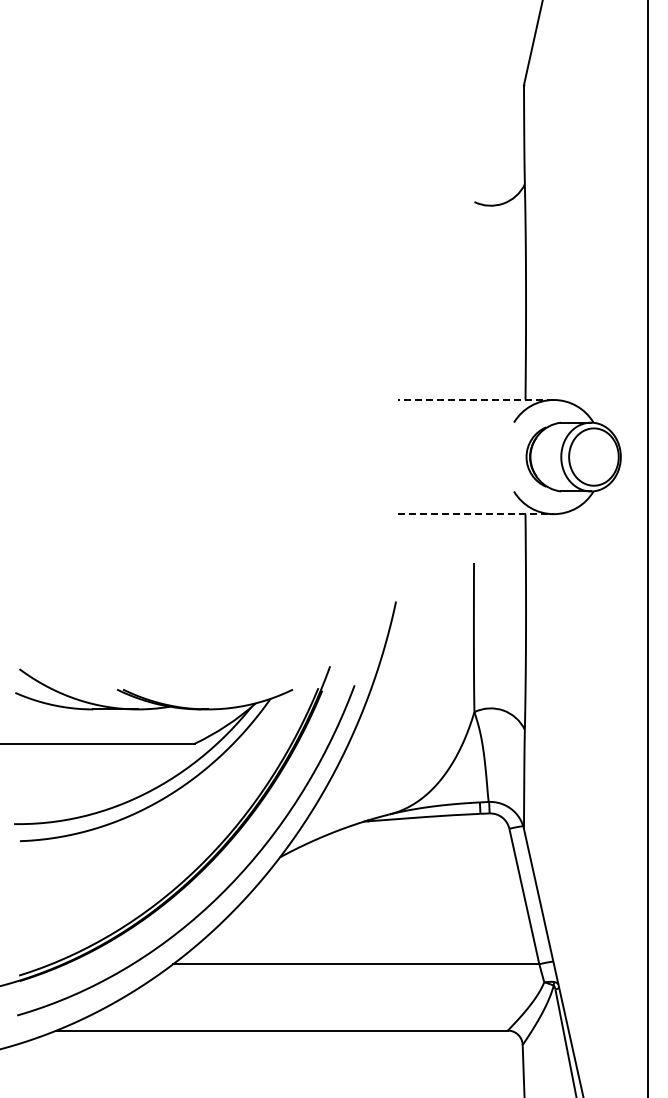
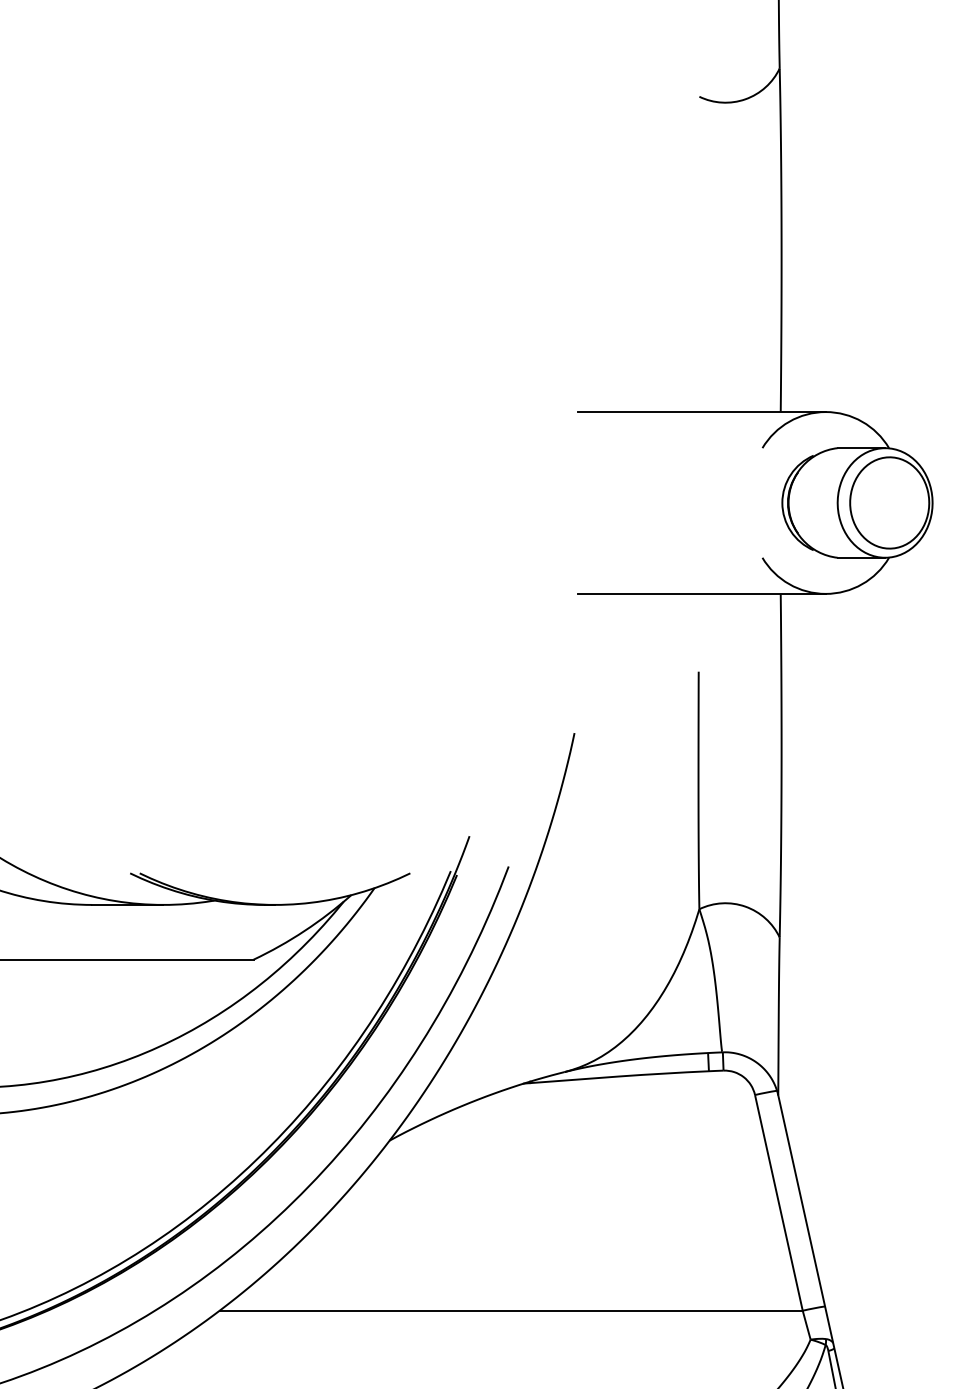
line: (475, 399) -> (701, 411), dashed -> solid
line: (475, 514) -> (701, 594), dashed -> solid

